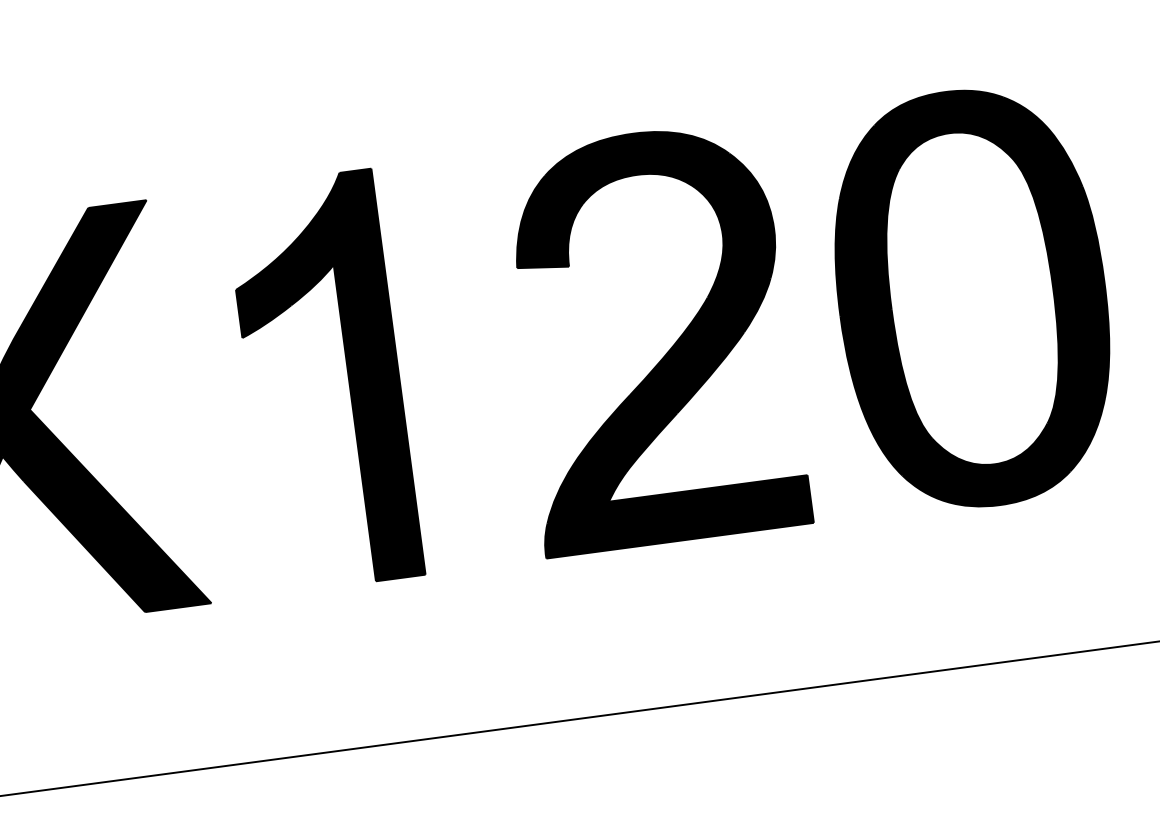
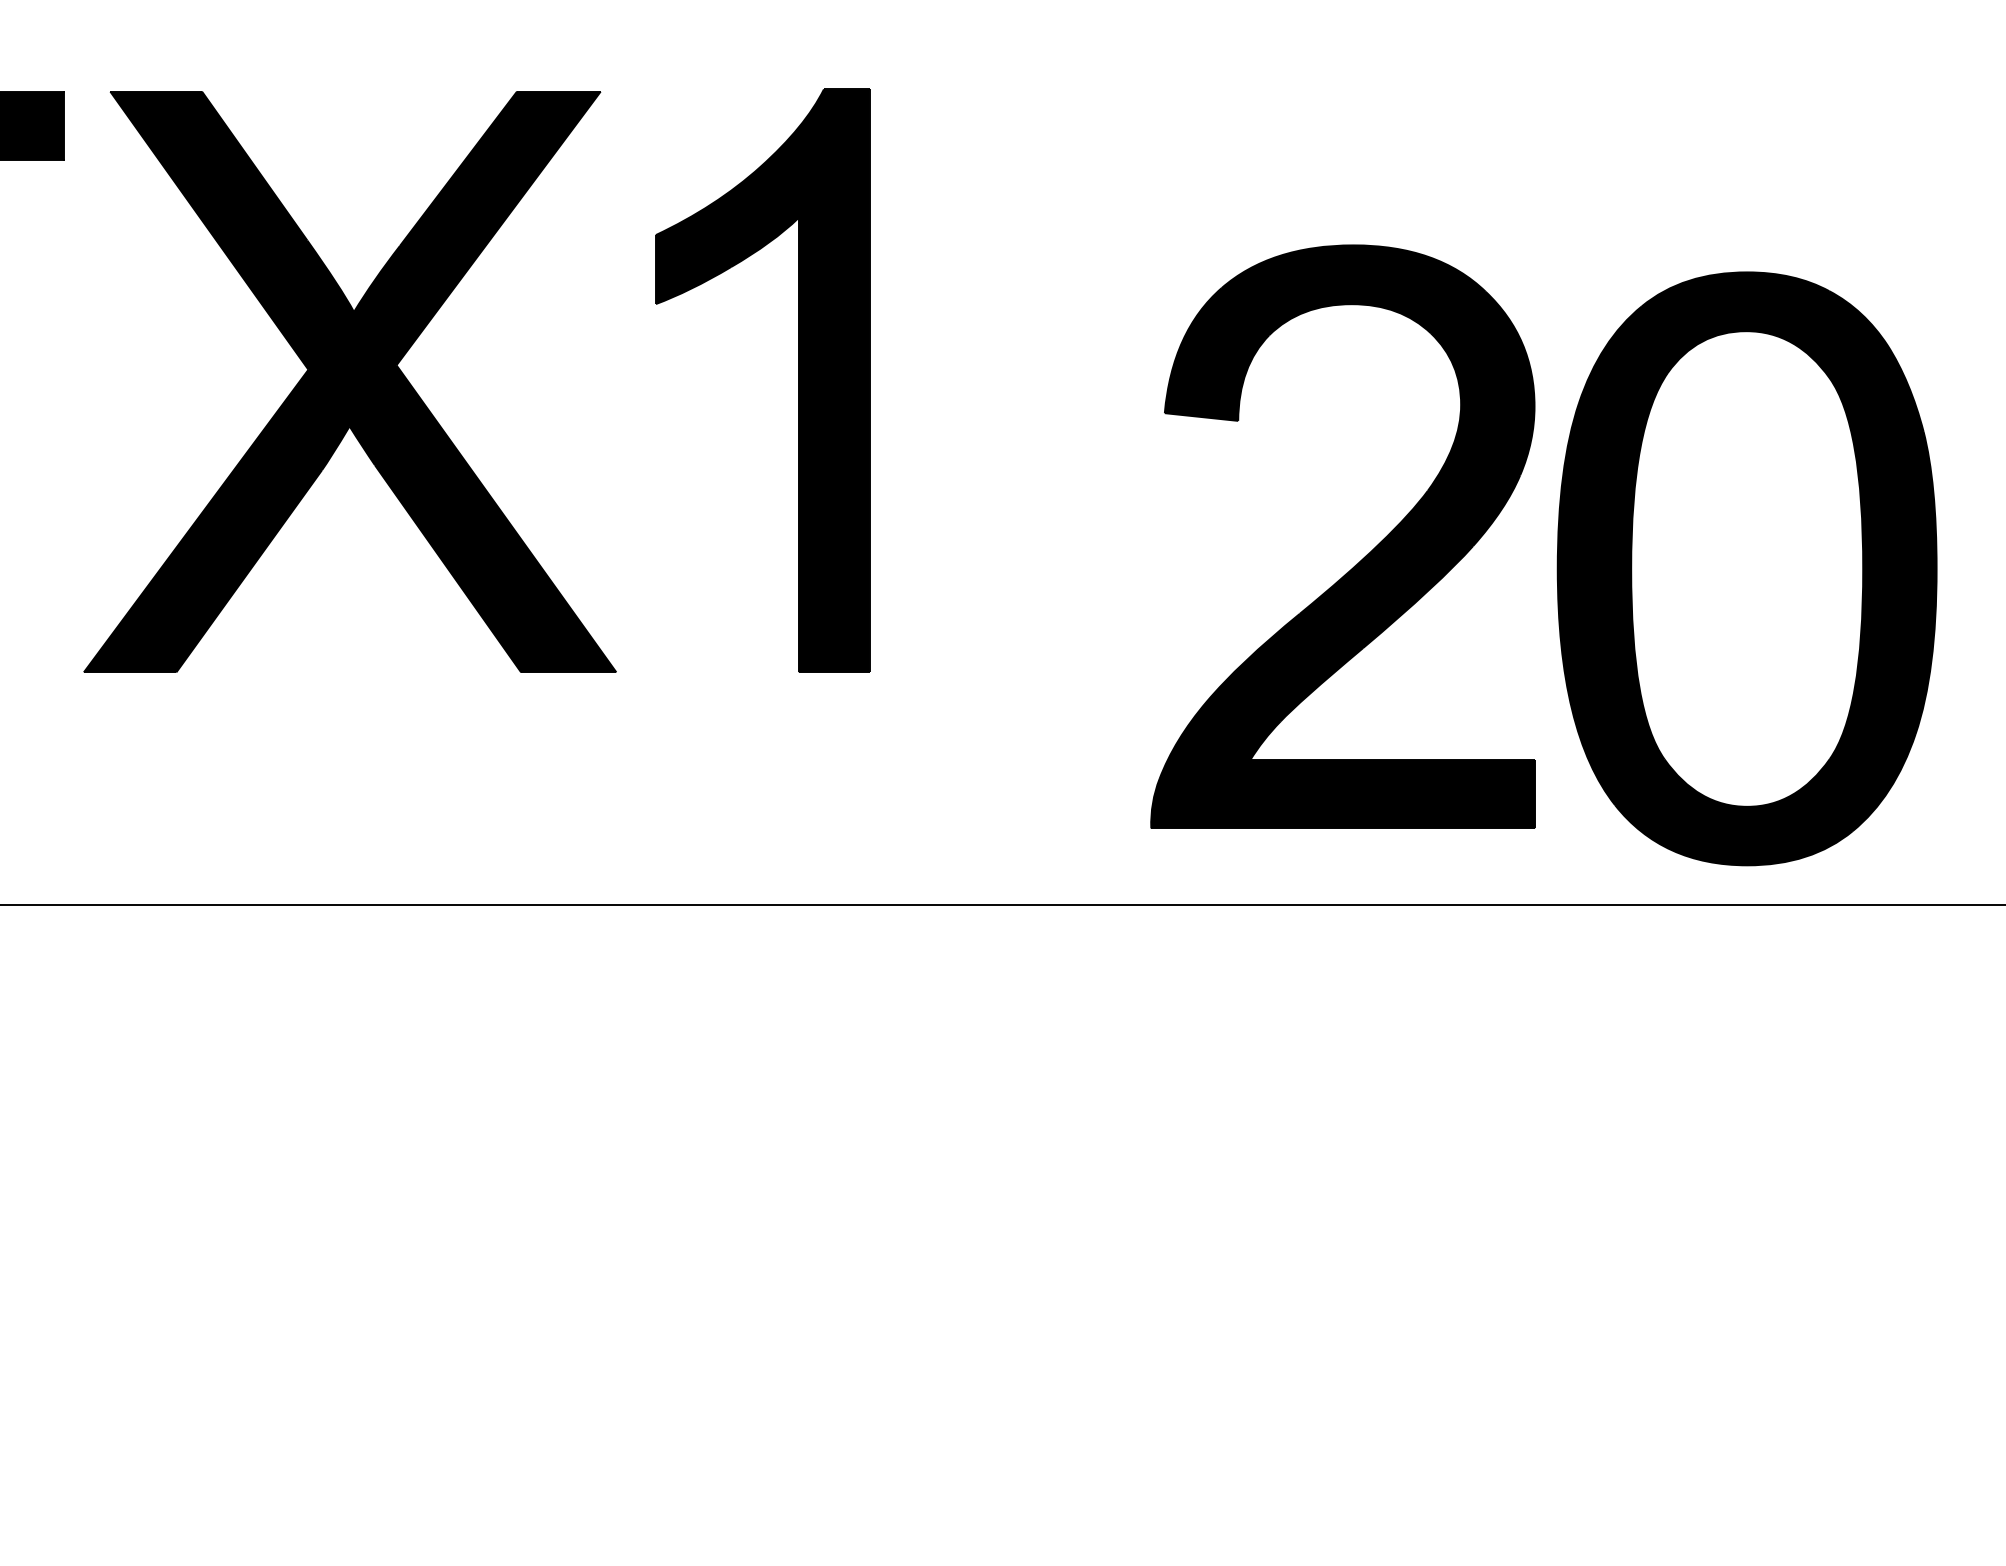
part: (971, 298) -> (1746, 568), moved
part: (669, 350) -> (1363, 557), moved
part: (348, 378) -> (798, 380), moved

